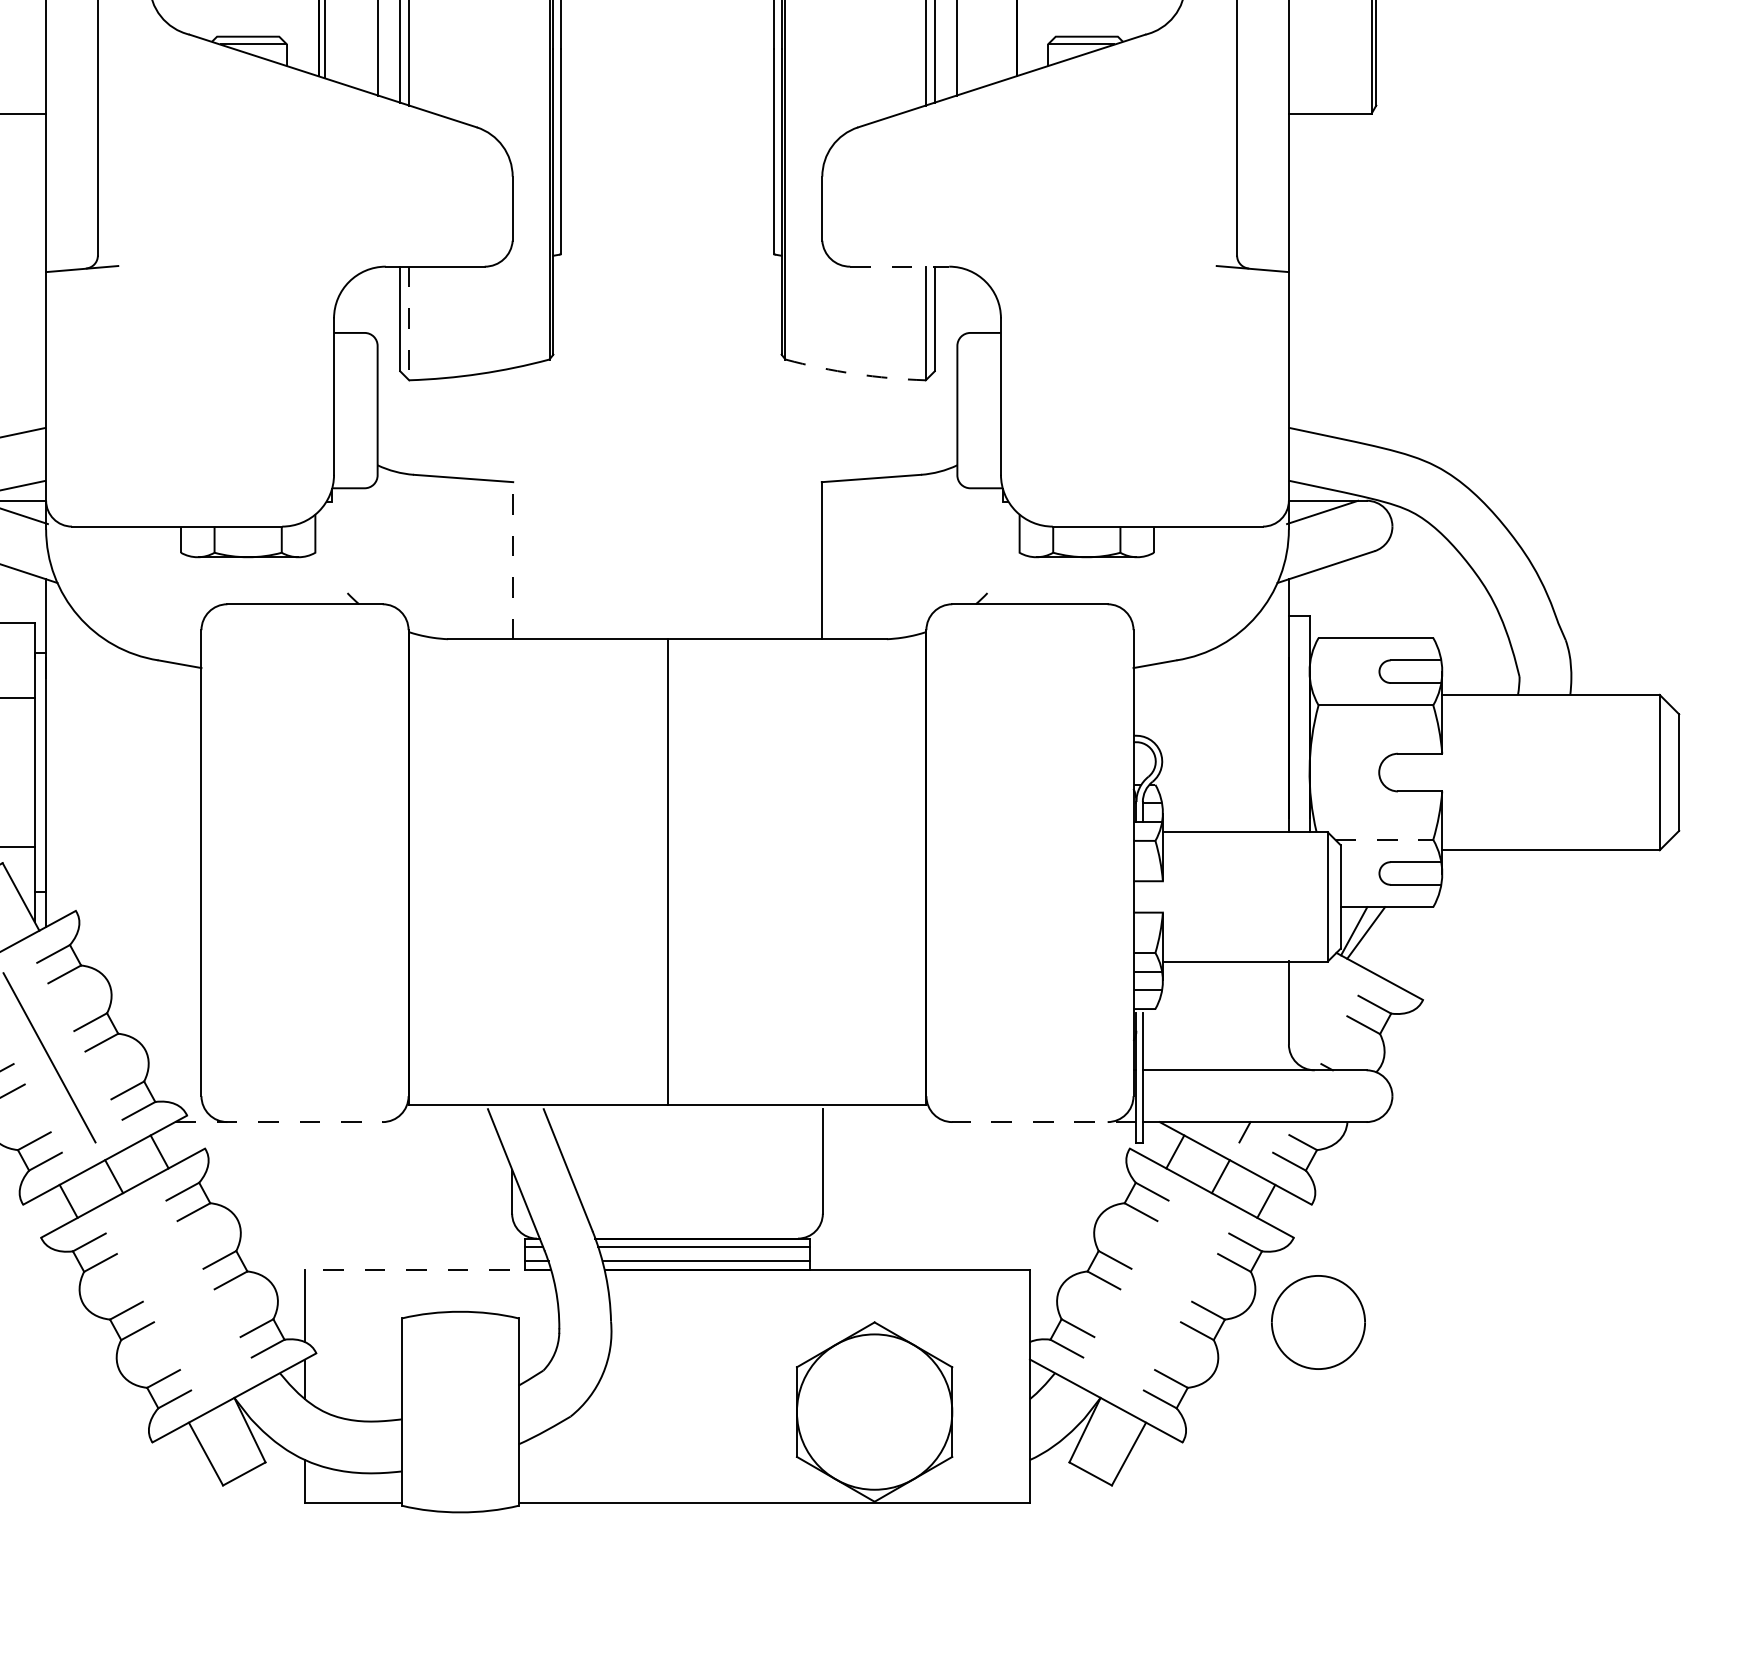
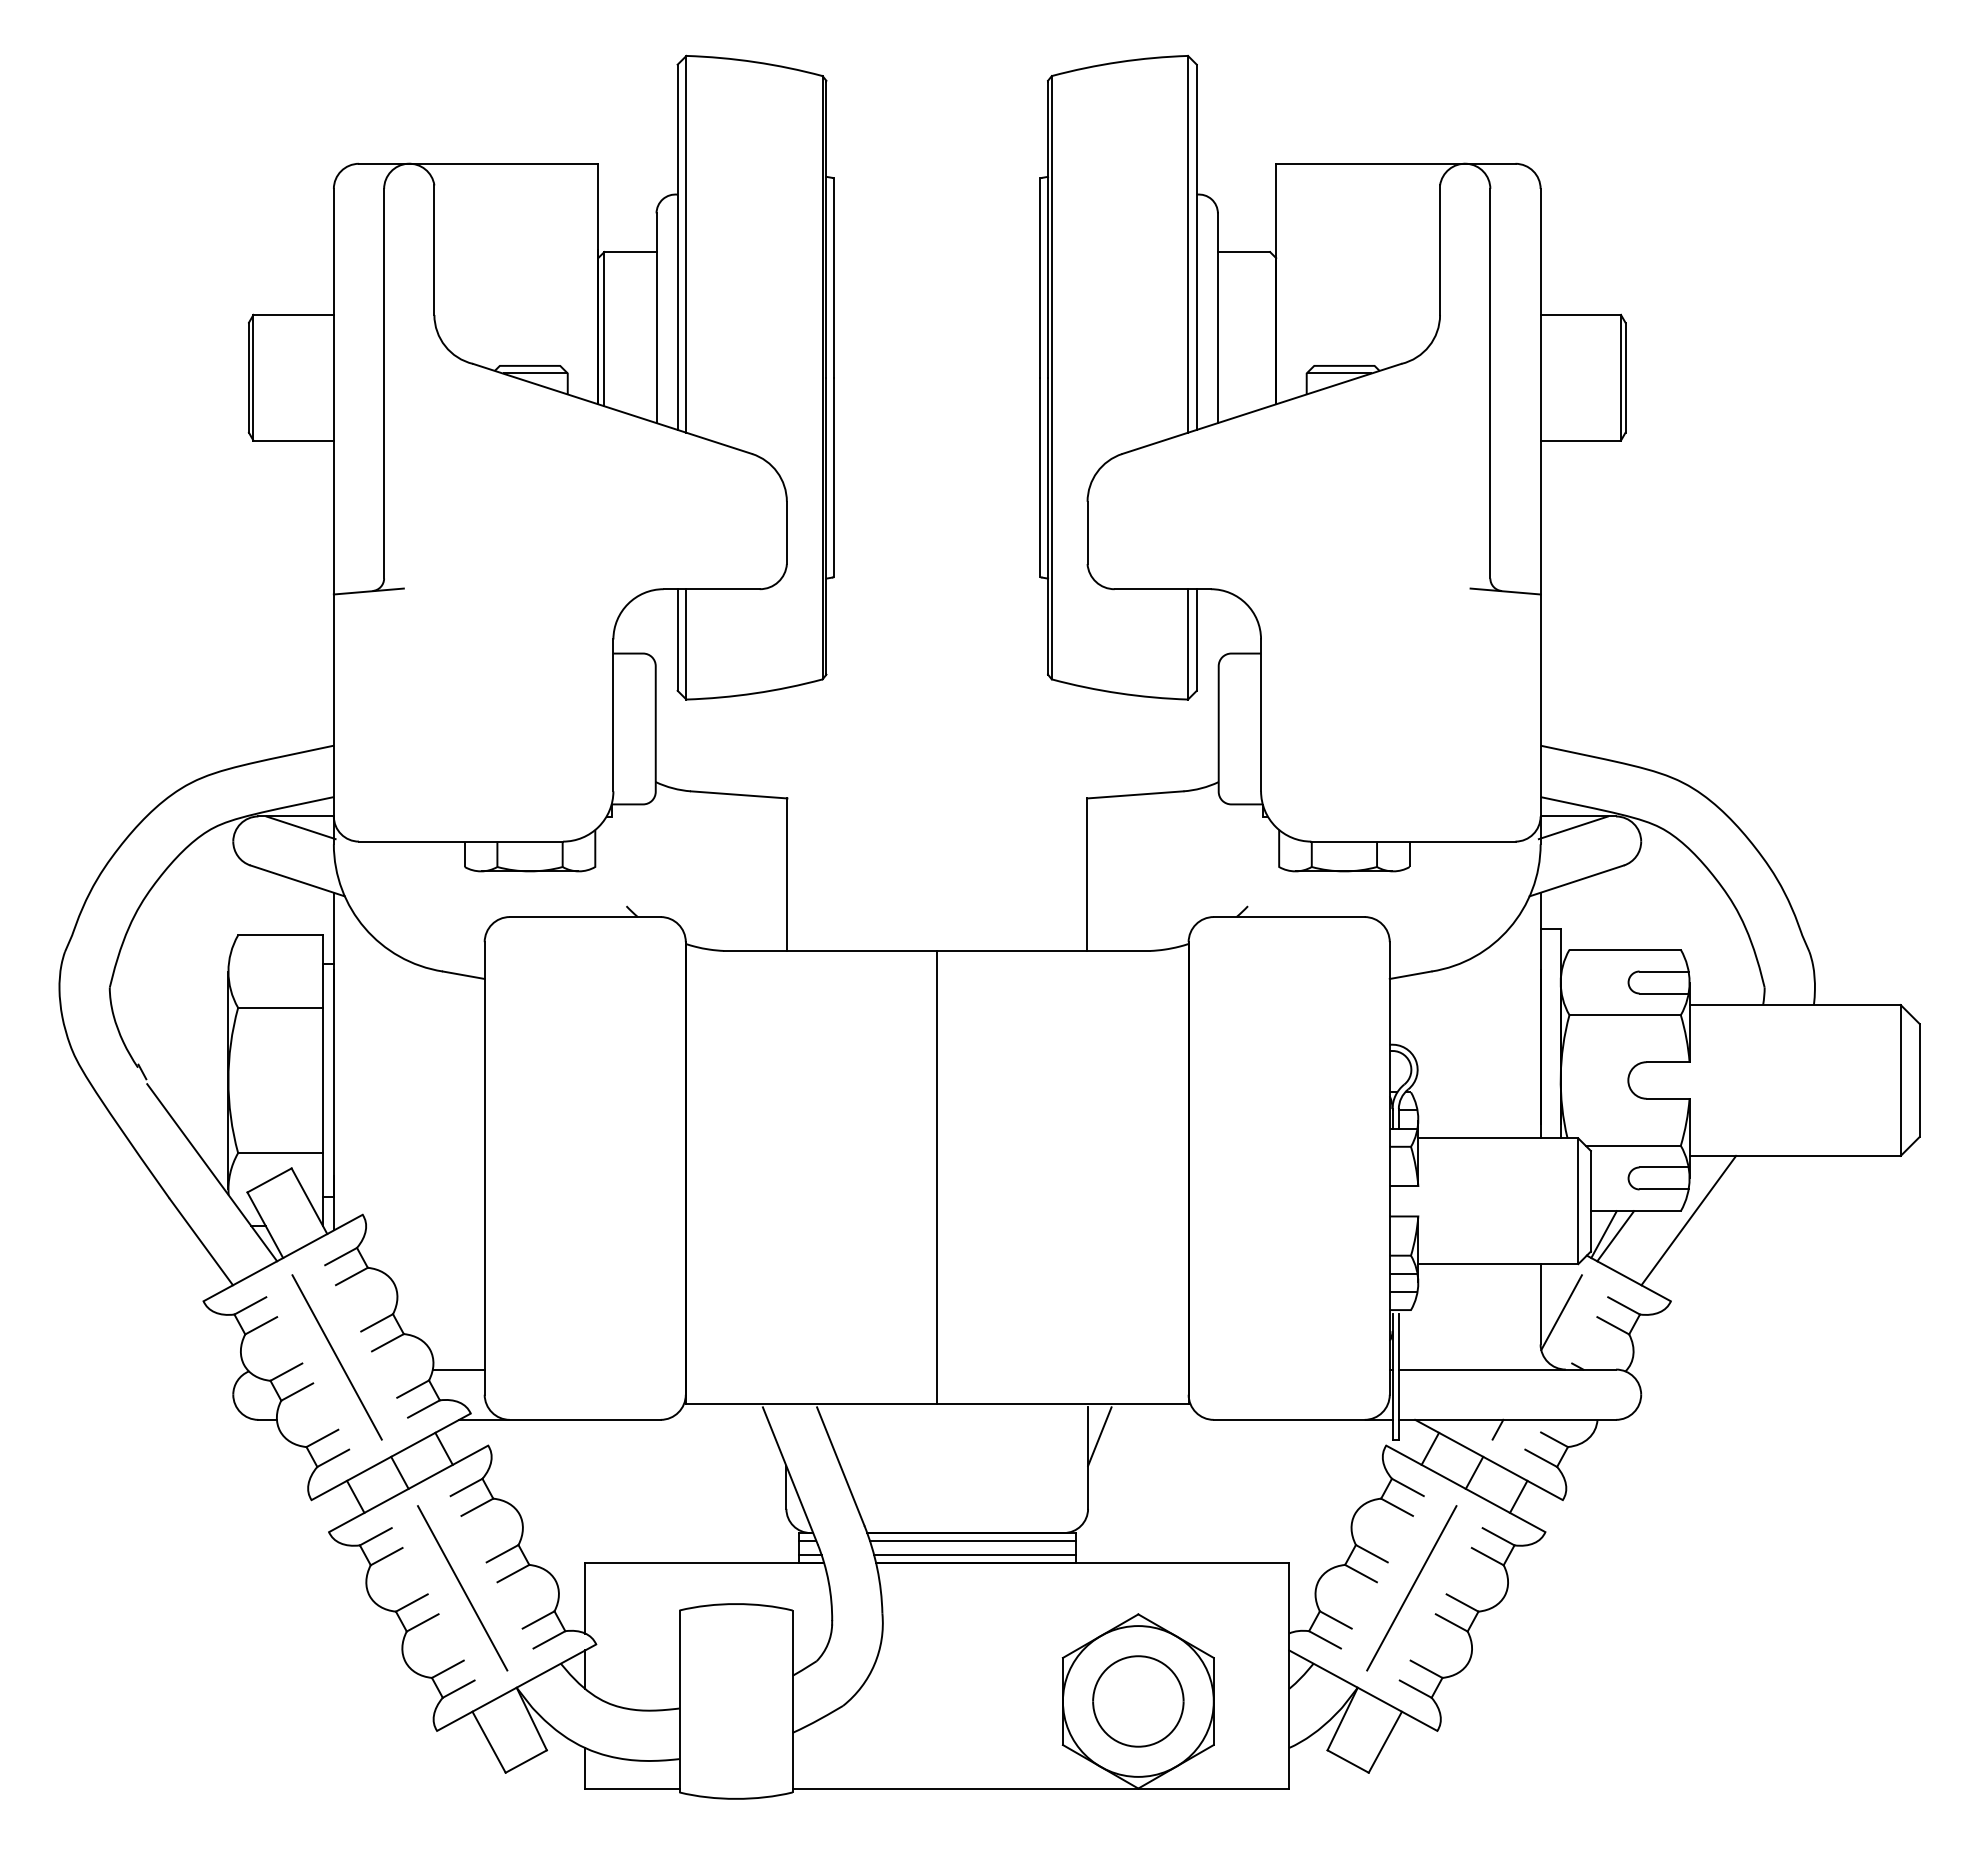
line: (900, 266) -> (1163, 589), dashed -> solid
line: (409, 323) -> (686, 644), dashed -> solid
arc: (855, 374) -> (1119, 693), dashed -> solid
line: (513, 560) -> (787, 874), dashed -> solid
line: (1384, 839) -> (1633, 1145), dashed -> solid
line: (1441, 916) -> (1688, 1220), added
line: (1310, 1011) -> (1561, 1312), added
line: (174, 1070) -> (458, 1369), added
line: (278, 1121) -> (559, 1419), dashed -> solid
line: (1043, 1121) -> (1302, 1419), dashed -> solid
line: (834, 1139) -> (1099, 1436), added
line: (427, 1270) -> (704, 1563), dashed -> solid
line: (178, 1295) -> (462, 1588), added
line: (1155, 1295) -> (1411, 1588), added
part: (1318, 1322) -> (1138, 1701), moved

